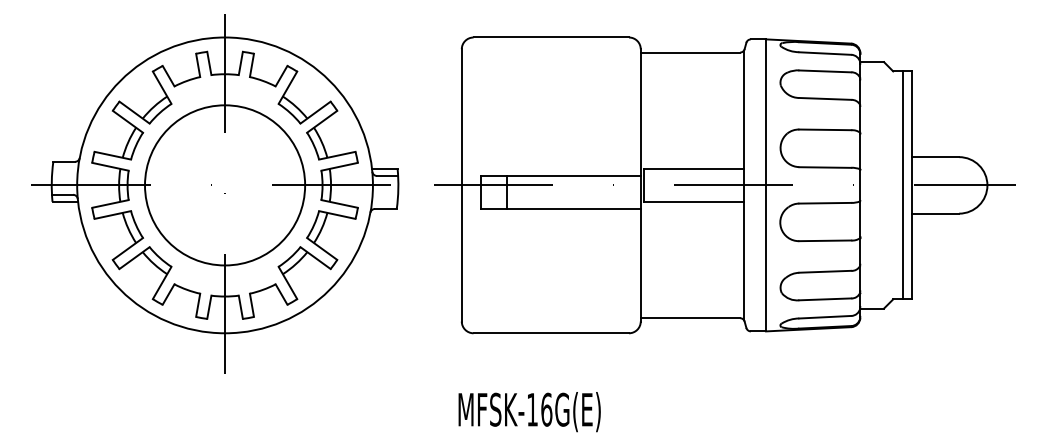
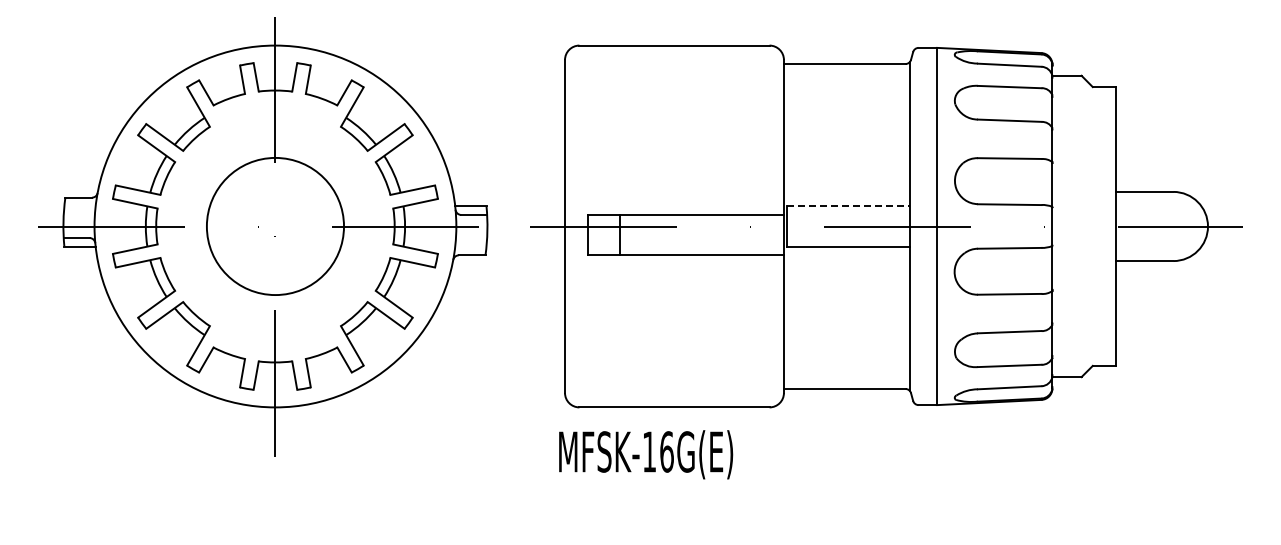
line: (694, 169) -> (849, 206), solid -> dashed
circle: (225, 185) -> (275, 226), size x0.7
line: (902, 185) -> (1104, 226), removed
text: (530, 411) -> (646, 454), moved

